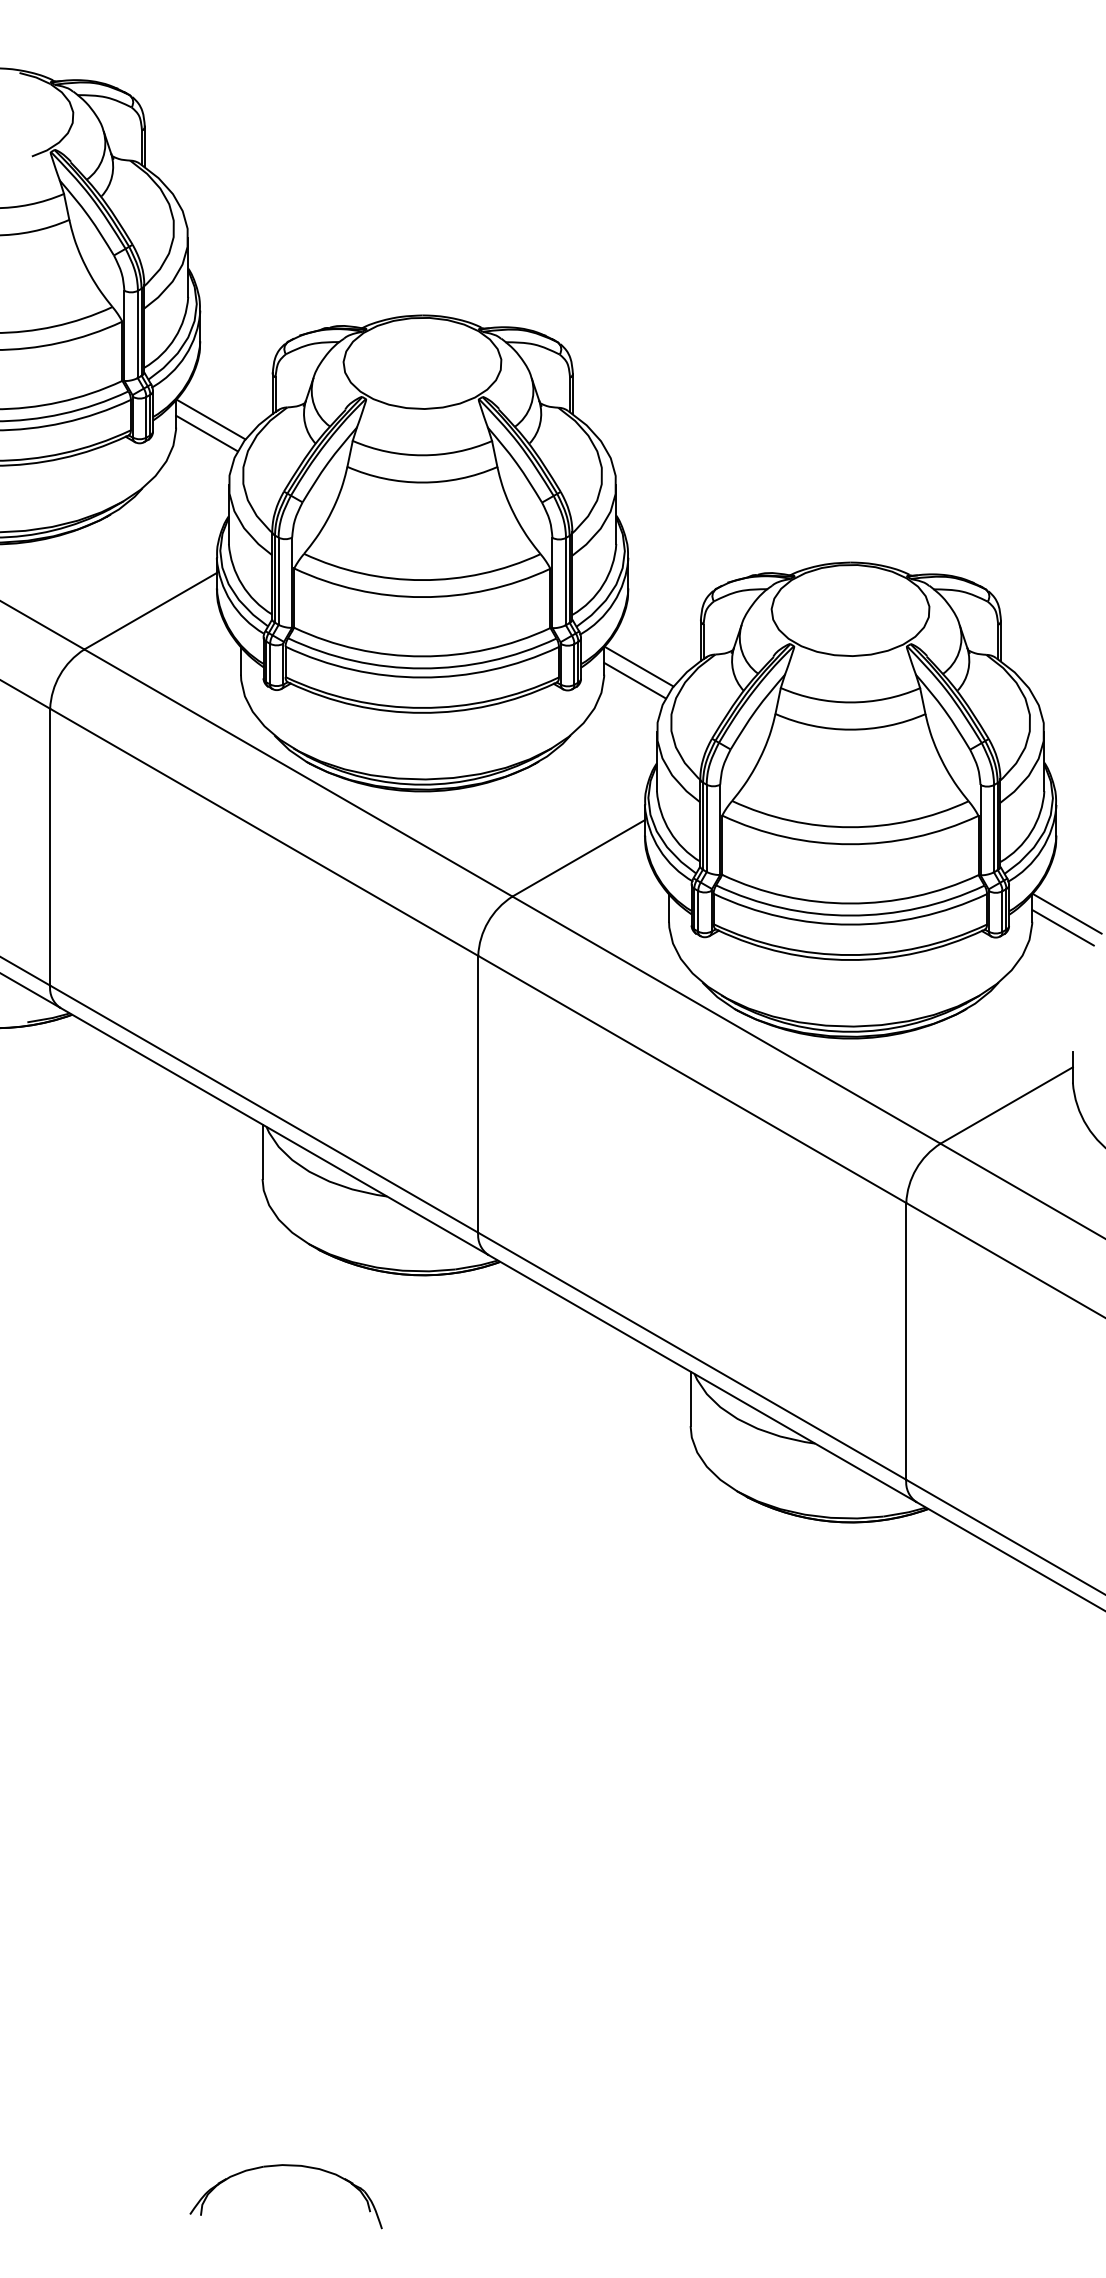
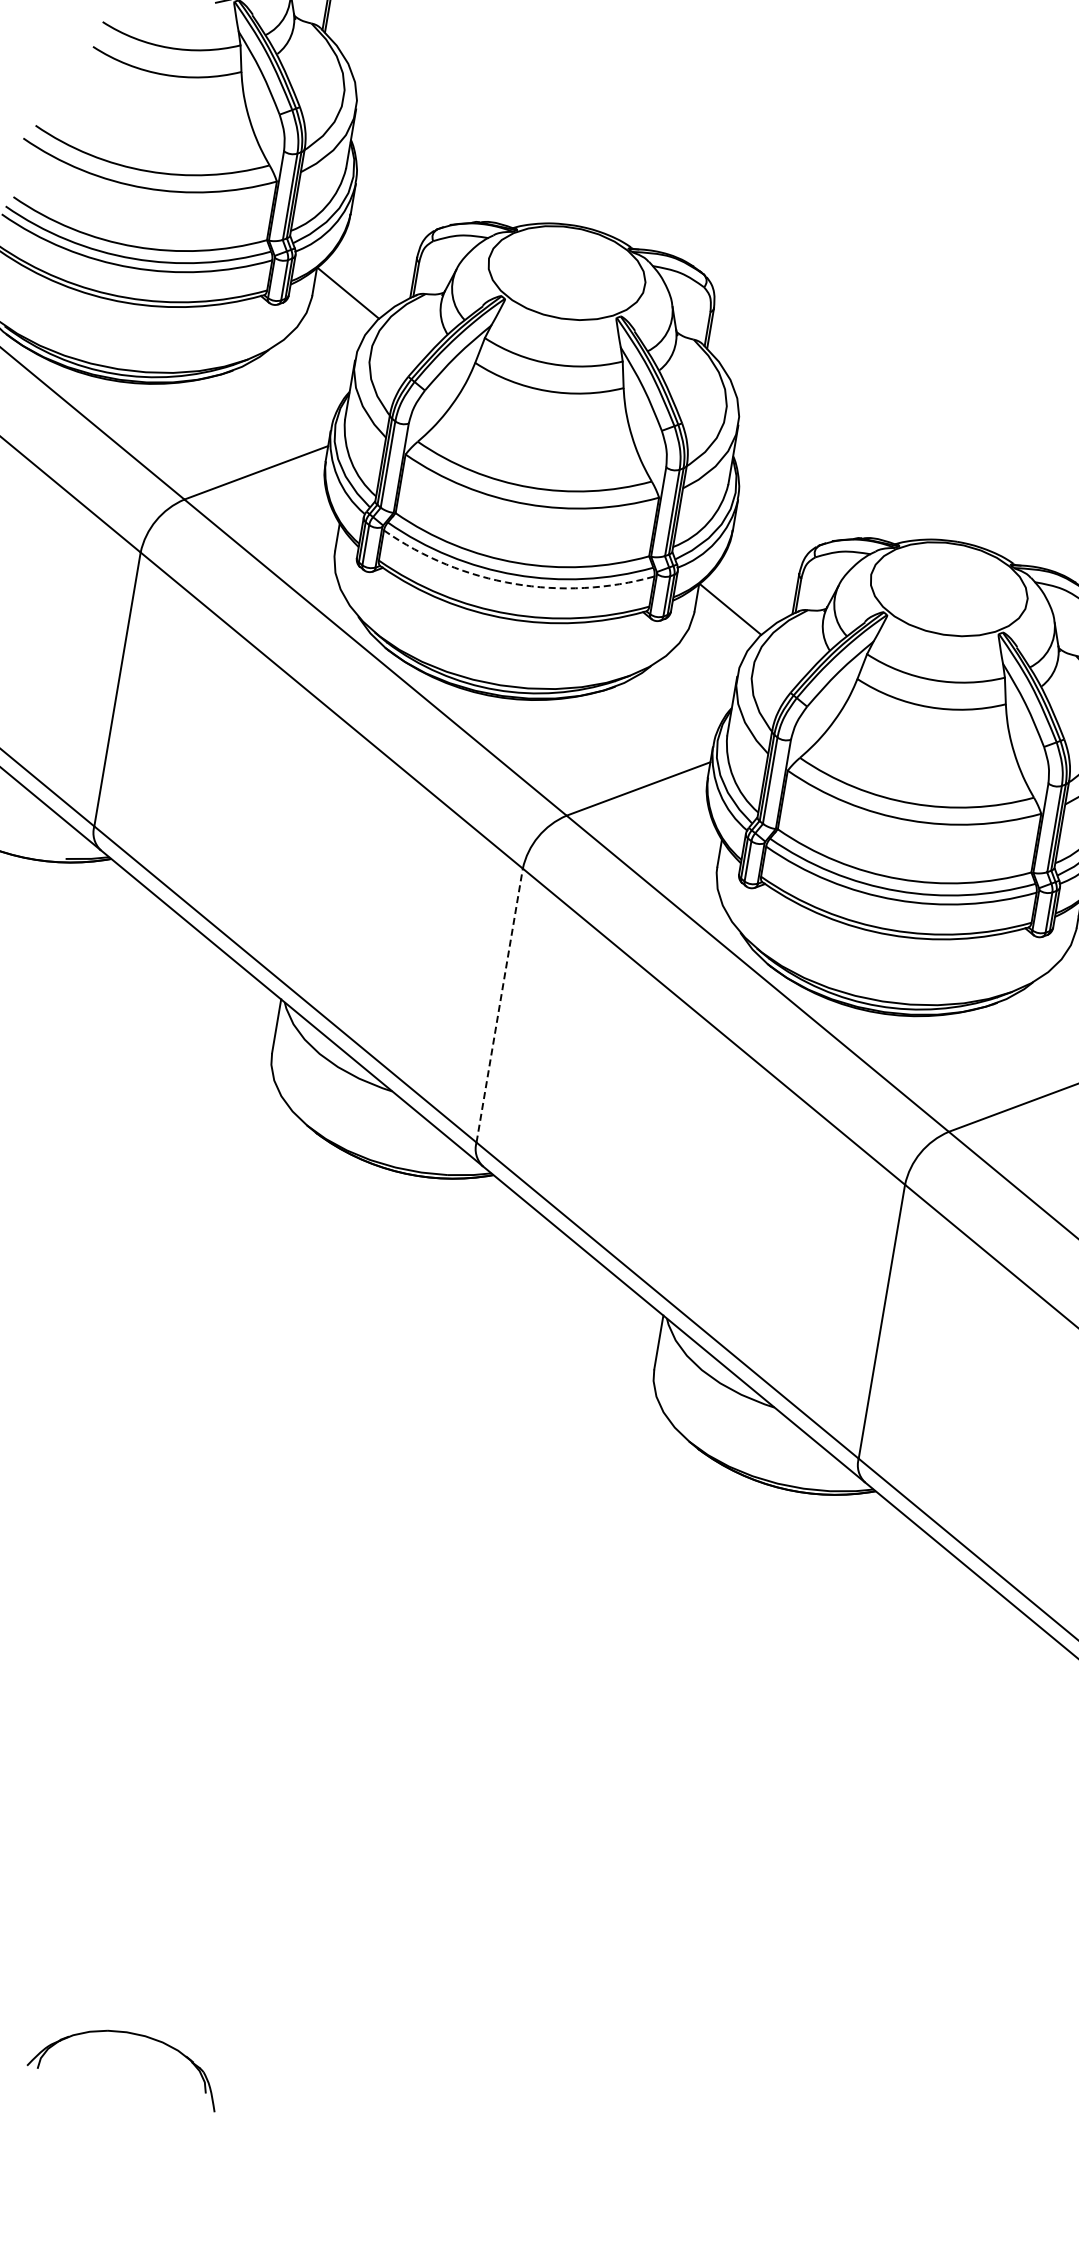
line: (206, 433) -> (341, 306), removed
arc: (422, 677) -> (514, 583), solid -> dashed
line: (634, 680) -> (723, 622), removed
line: (478, 1093) -> (500, 1004), solid -> dashed

